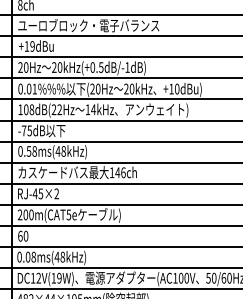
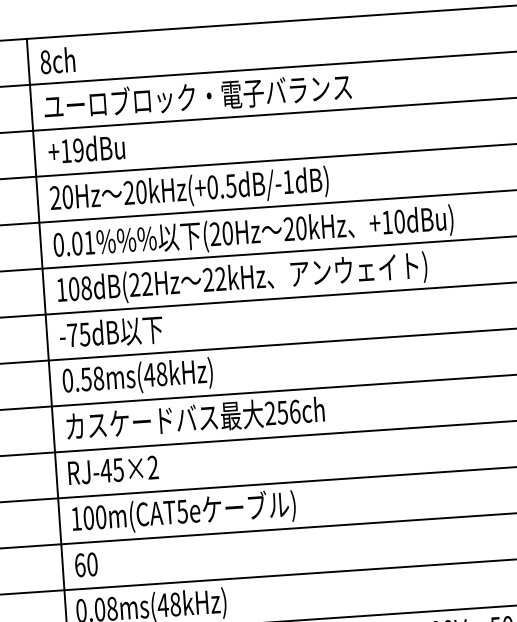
text: (90, 109) -> (213, 278), 14kHz -> 22kHz
text: (114, 172) -> (275, 412), 146ch -> 256ch
text: (19, 214) -> (74, 518), 200m(CAT5e -> 100m(CAT5e

